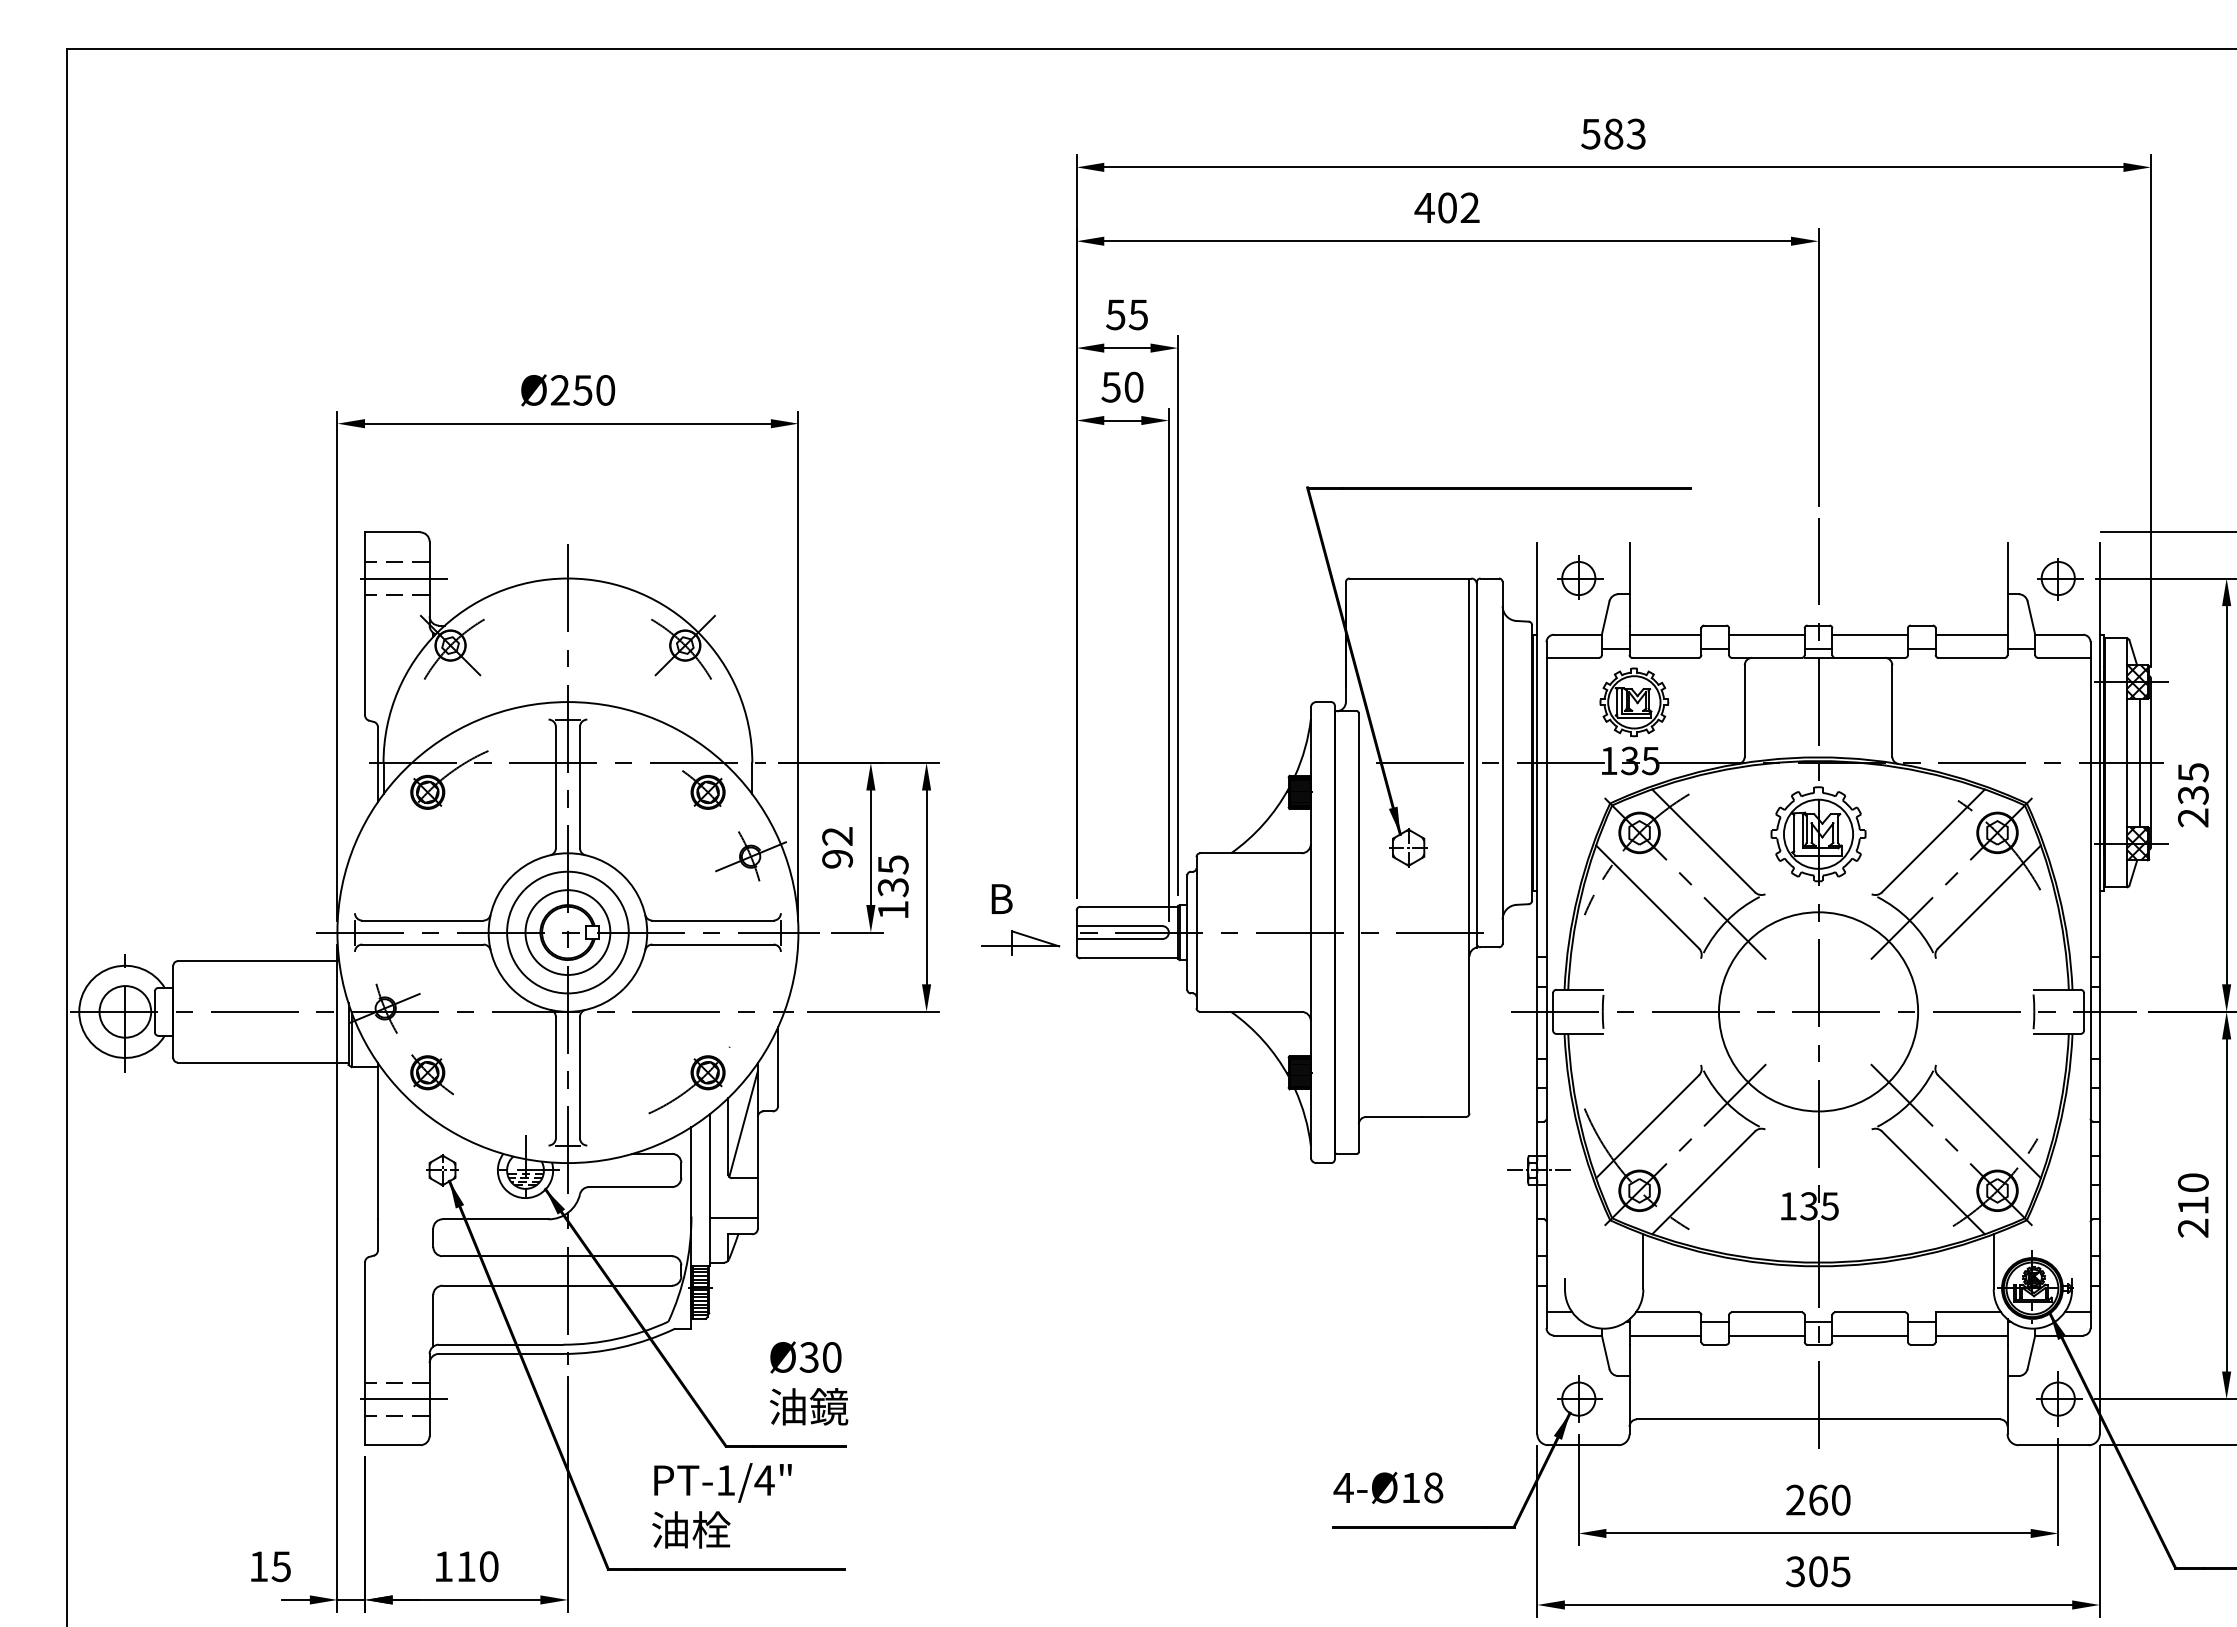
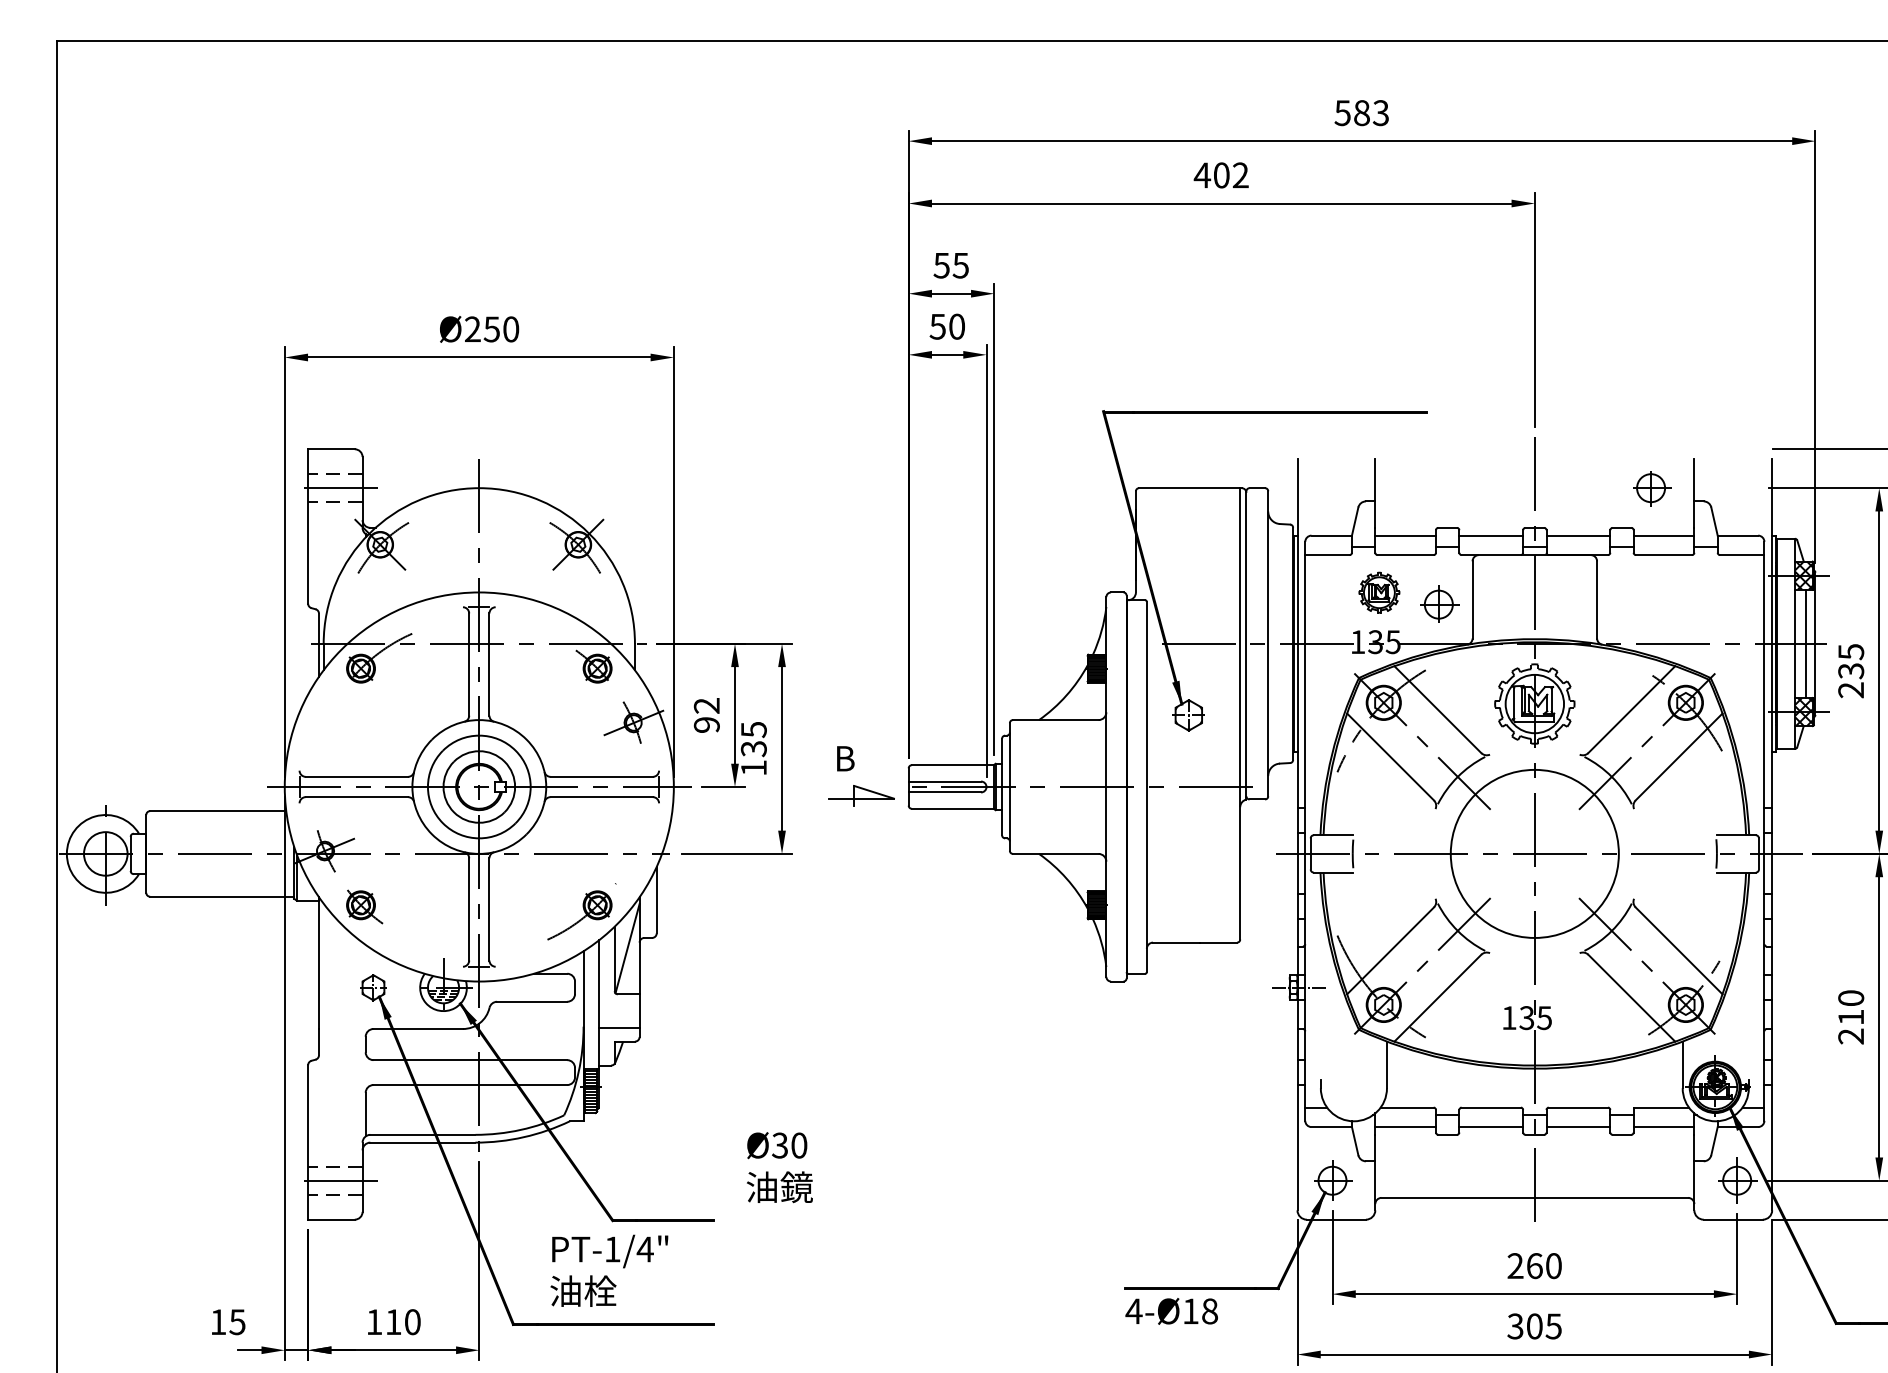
part: (1580, 577) -> (1440, 603), moved
part: (2060, 579) -> (1652, 489), moved
part: (1634, 702) -> (1379, 592), size x0.7
text: (809, 1383) -> (780, 1167), moved
text: (1388, 1487) -> (1171, 1311), moved

